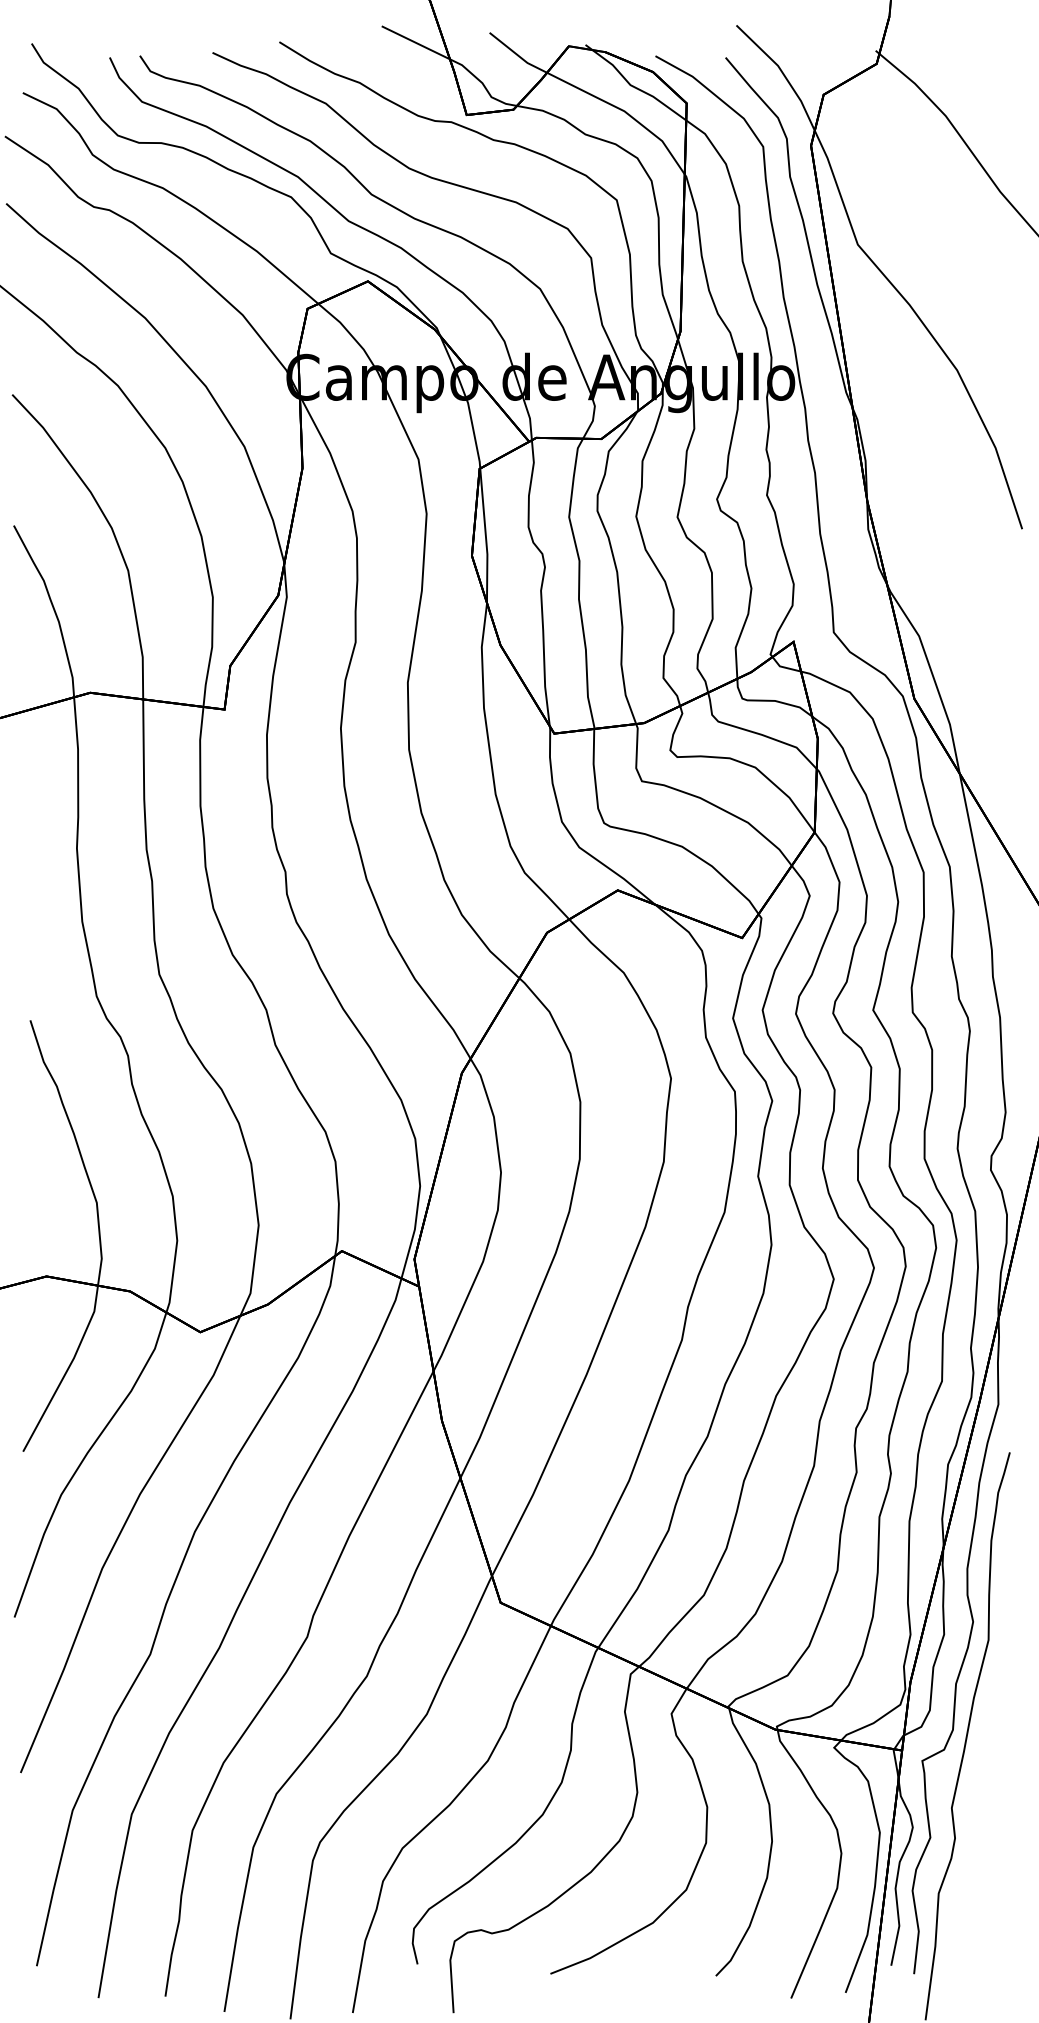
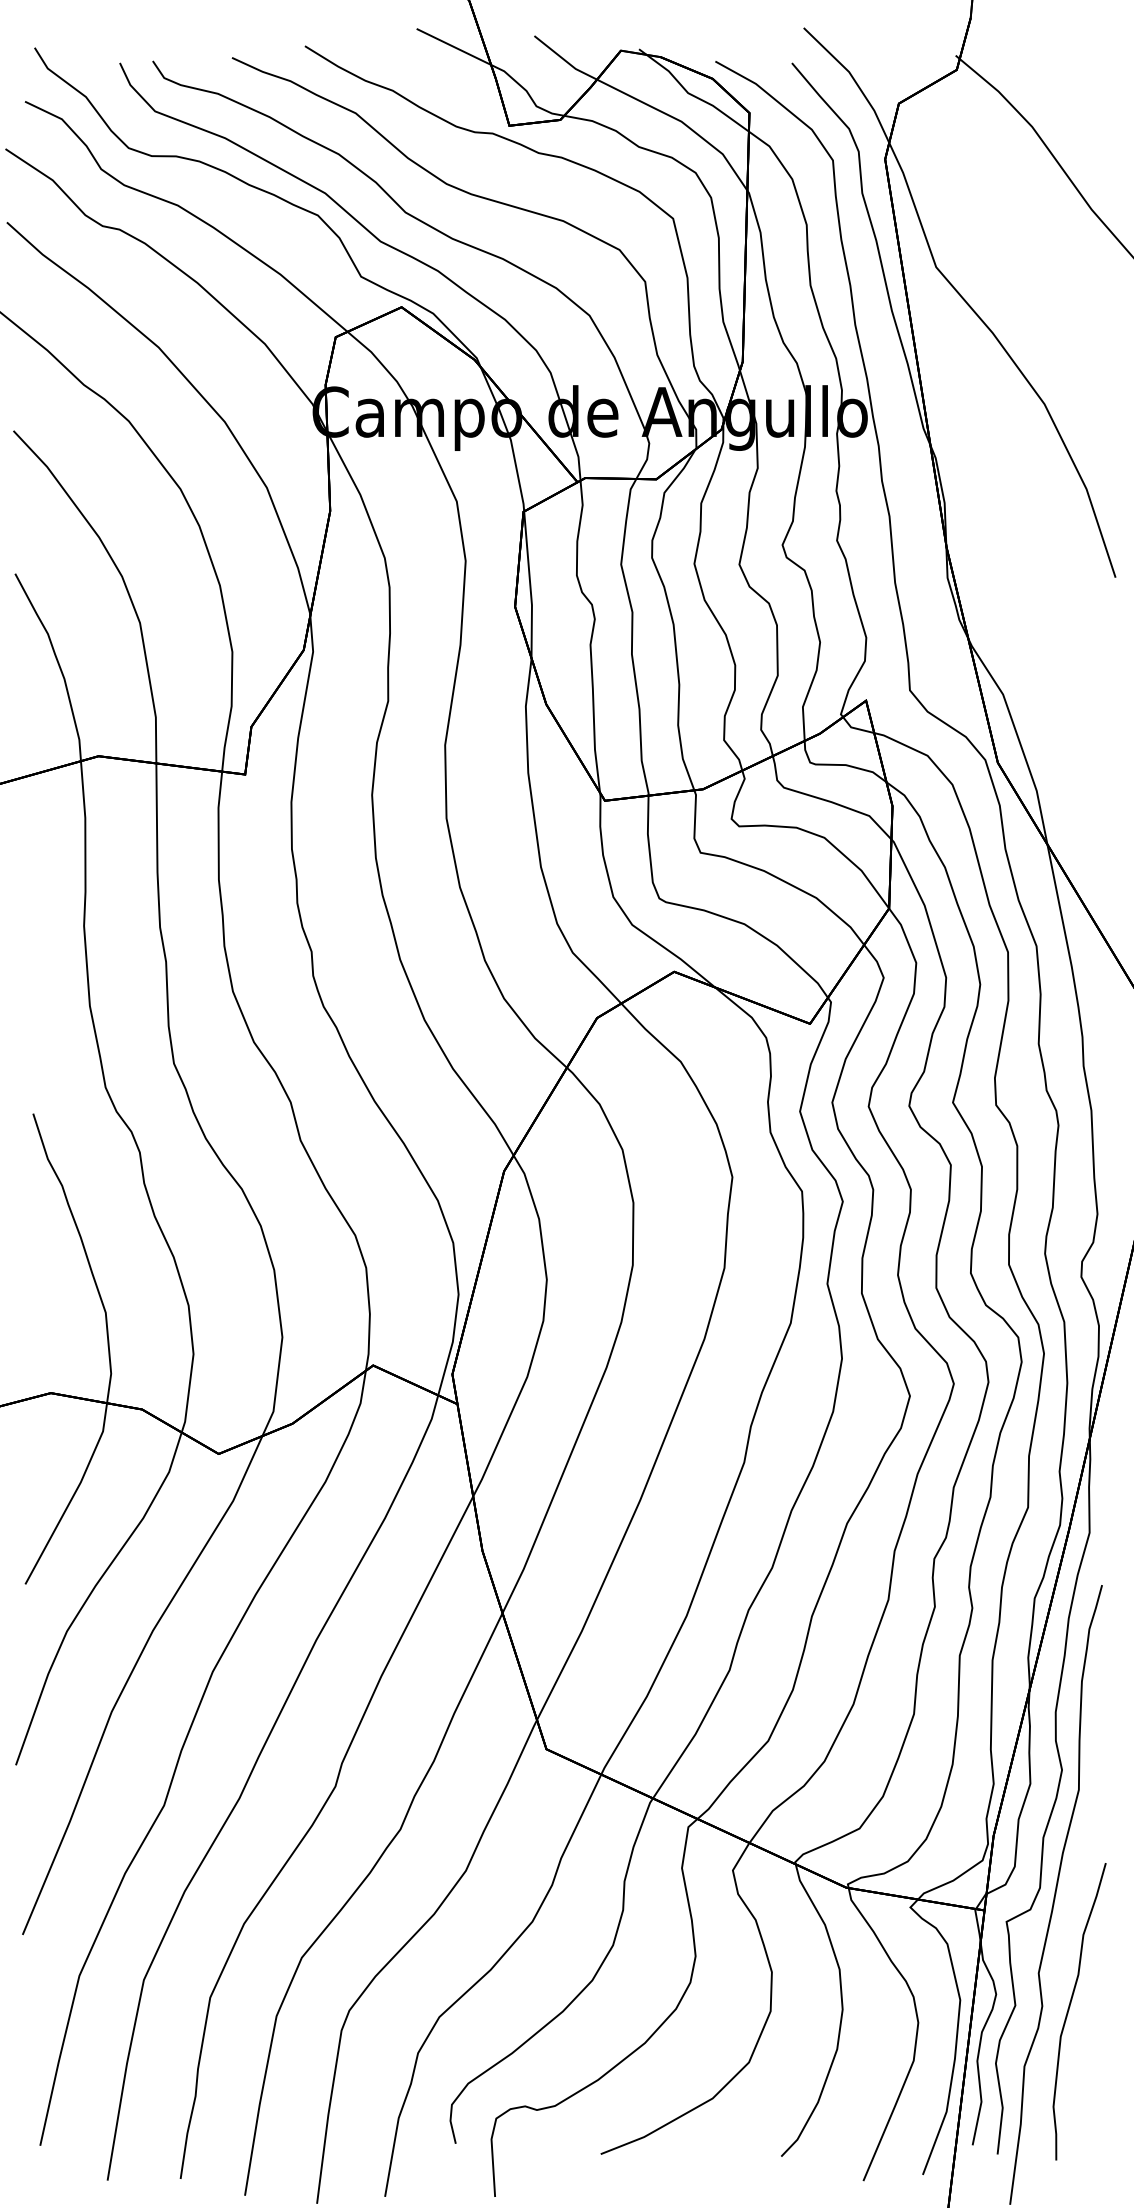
part: (979, 1842) -> (1069, 2010), added

